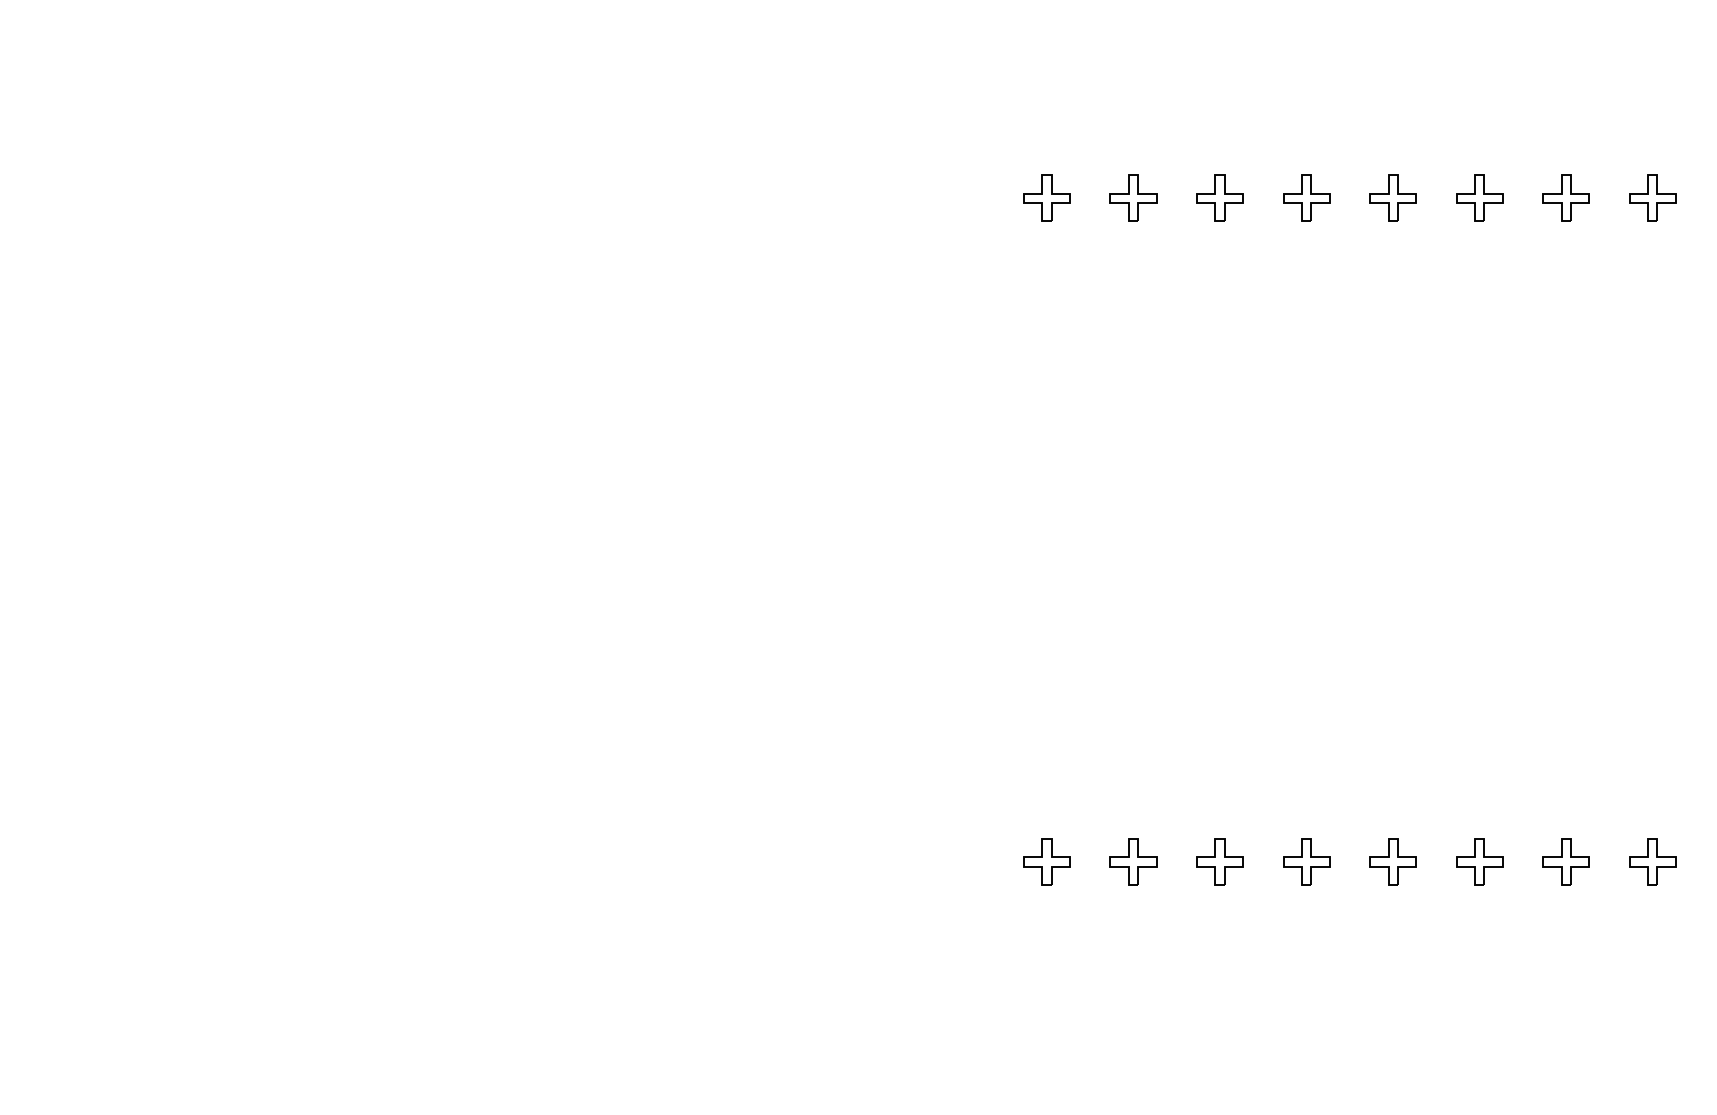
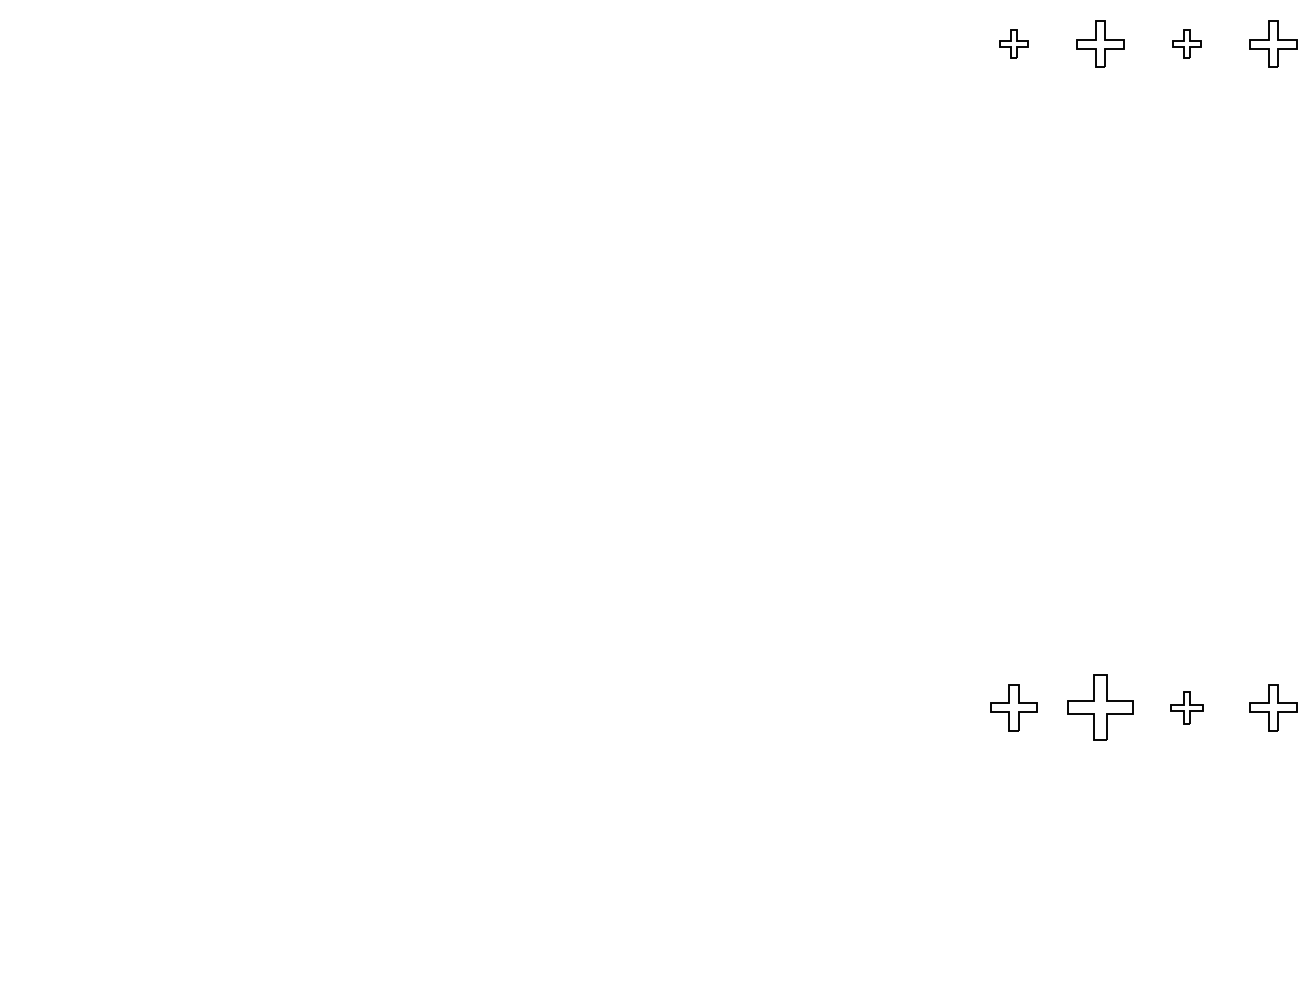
part: (1046, 197) -> (1013, 43), size x0.6
part: (1219, 197) -> (1186, 43), size x0.6
part: (1133, 861) -> (1100, 707), size x1.4
part: (1219, 861) -> (1186, 707), size x0.7

